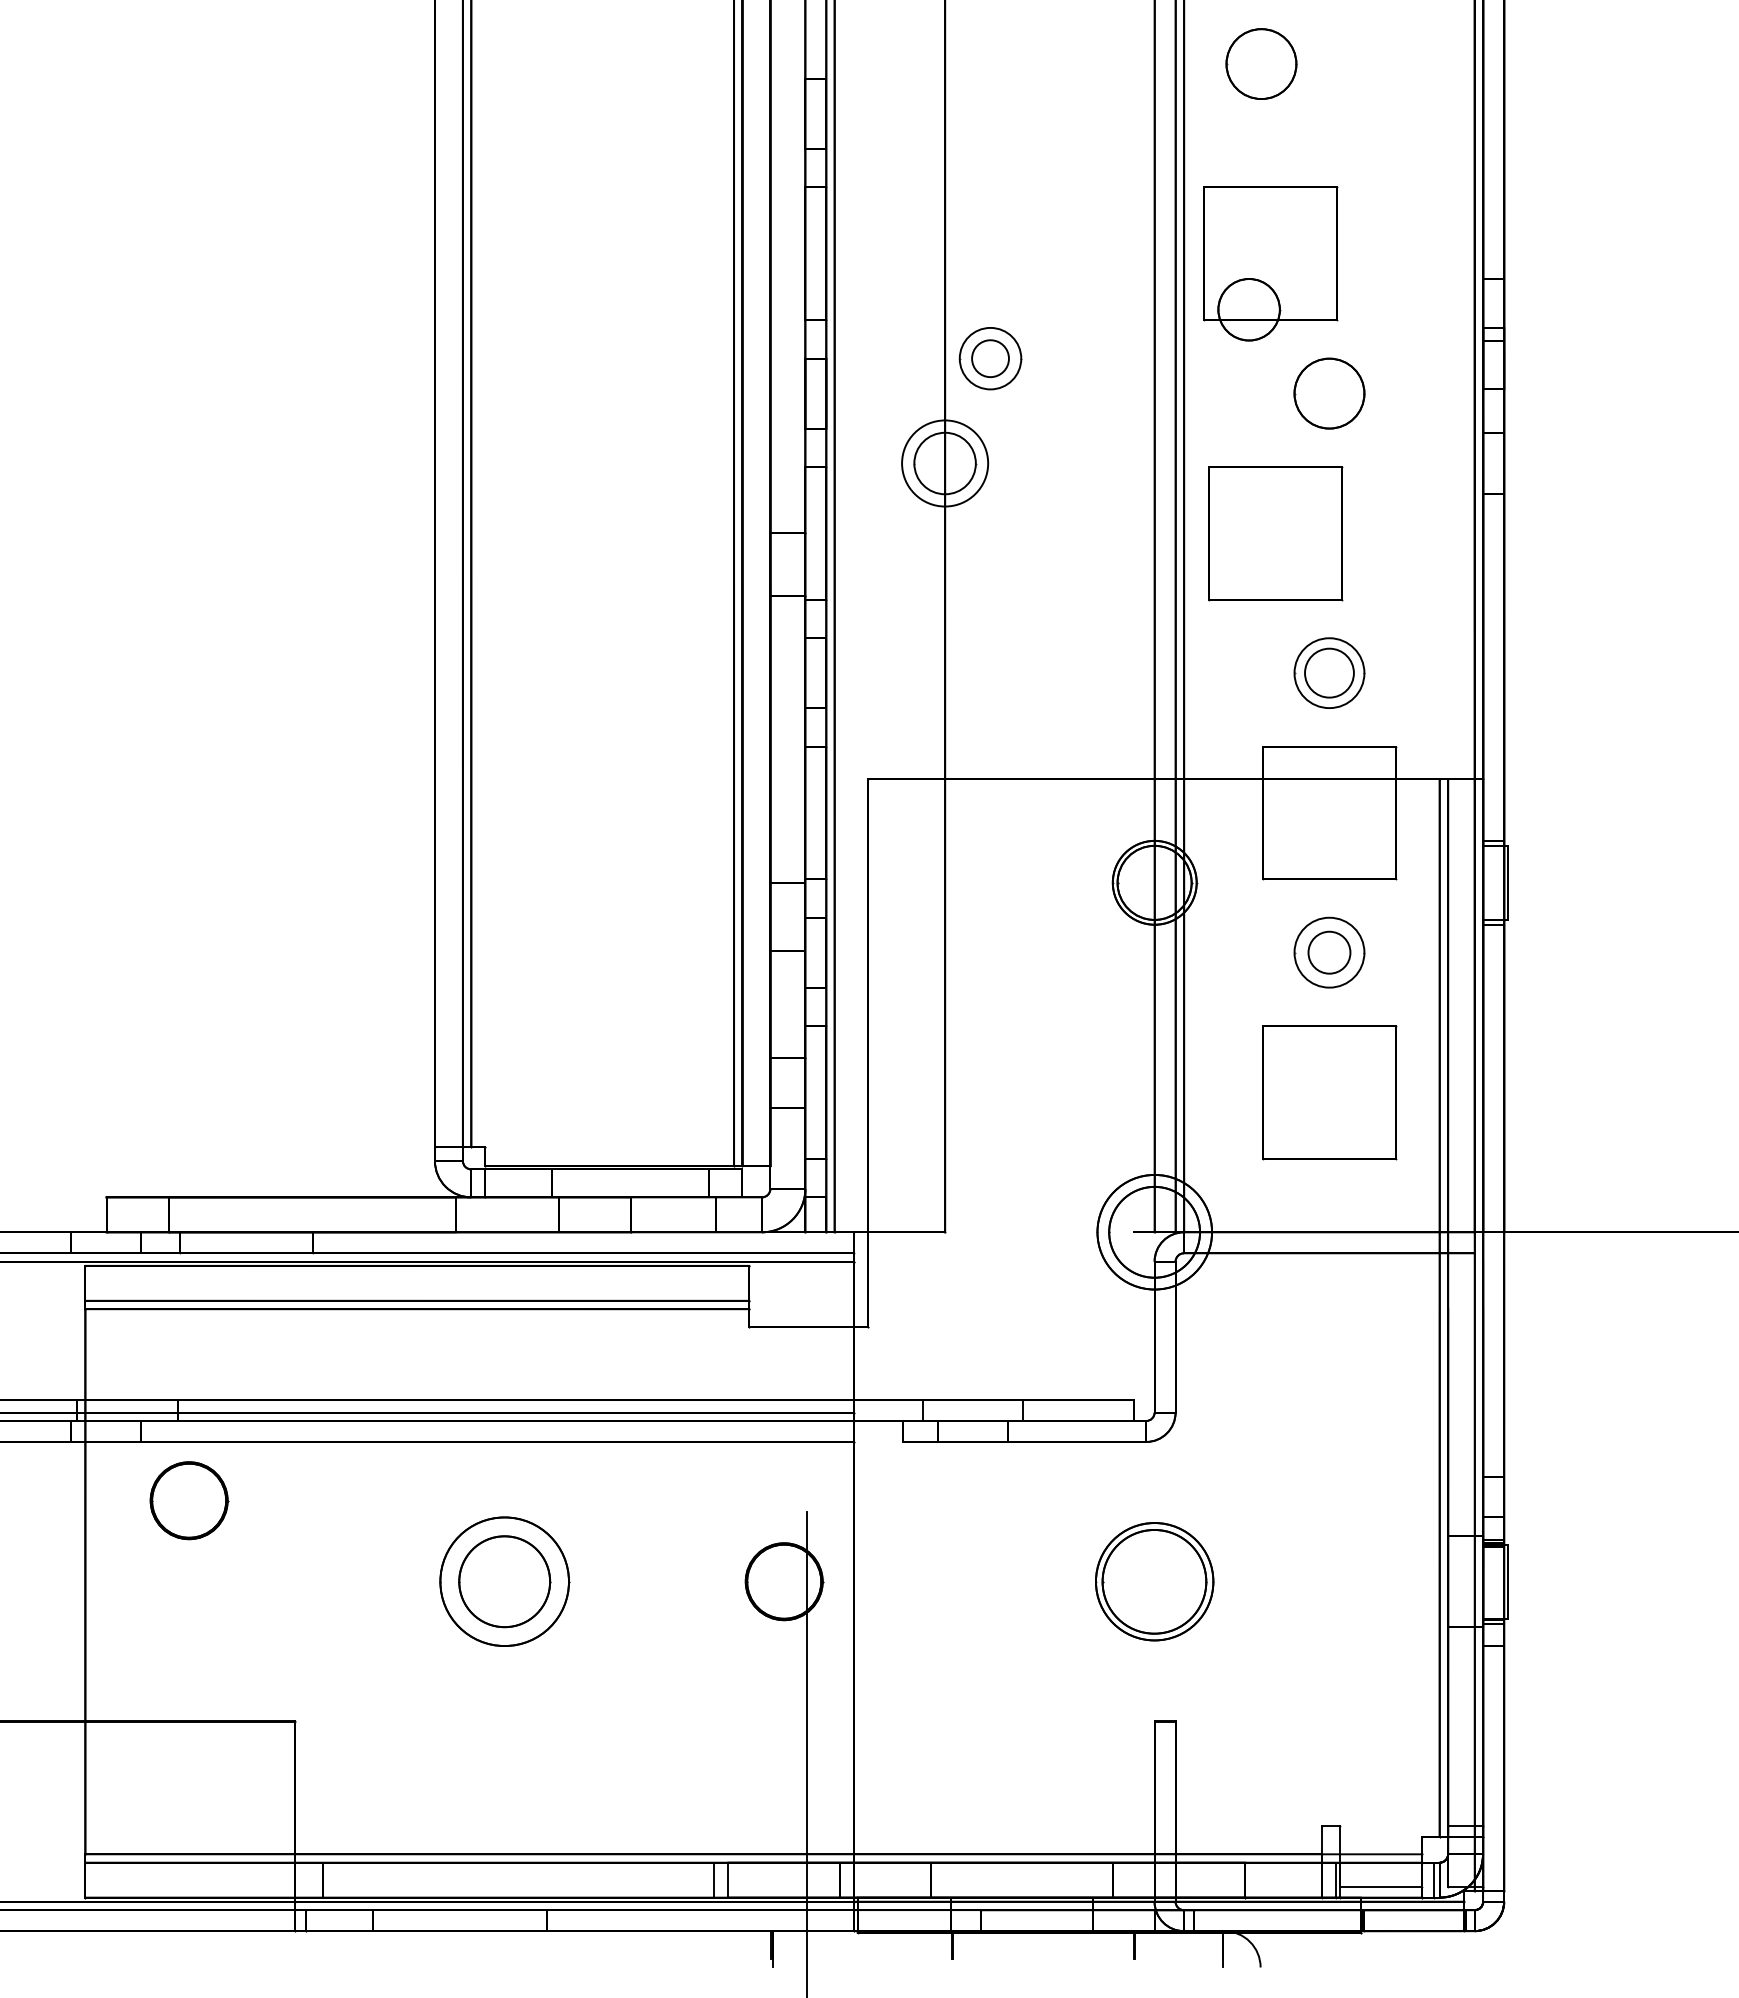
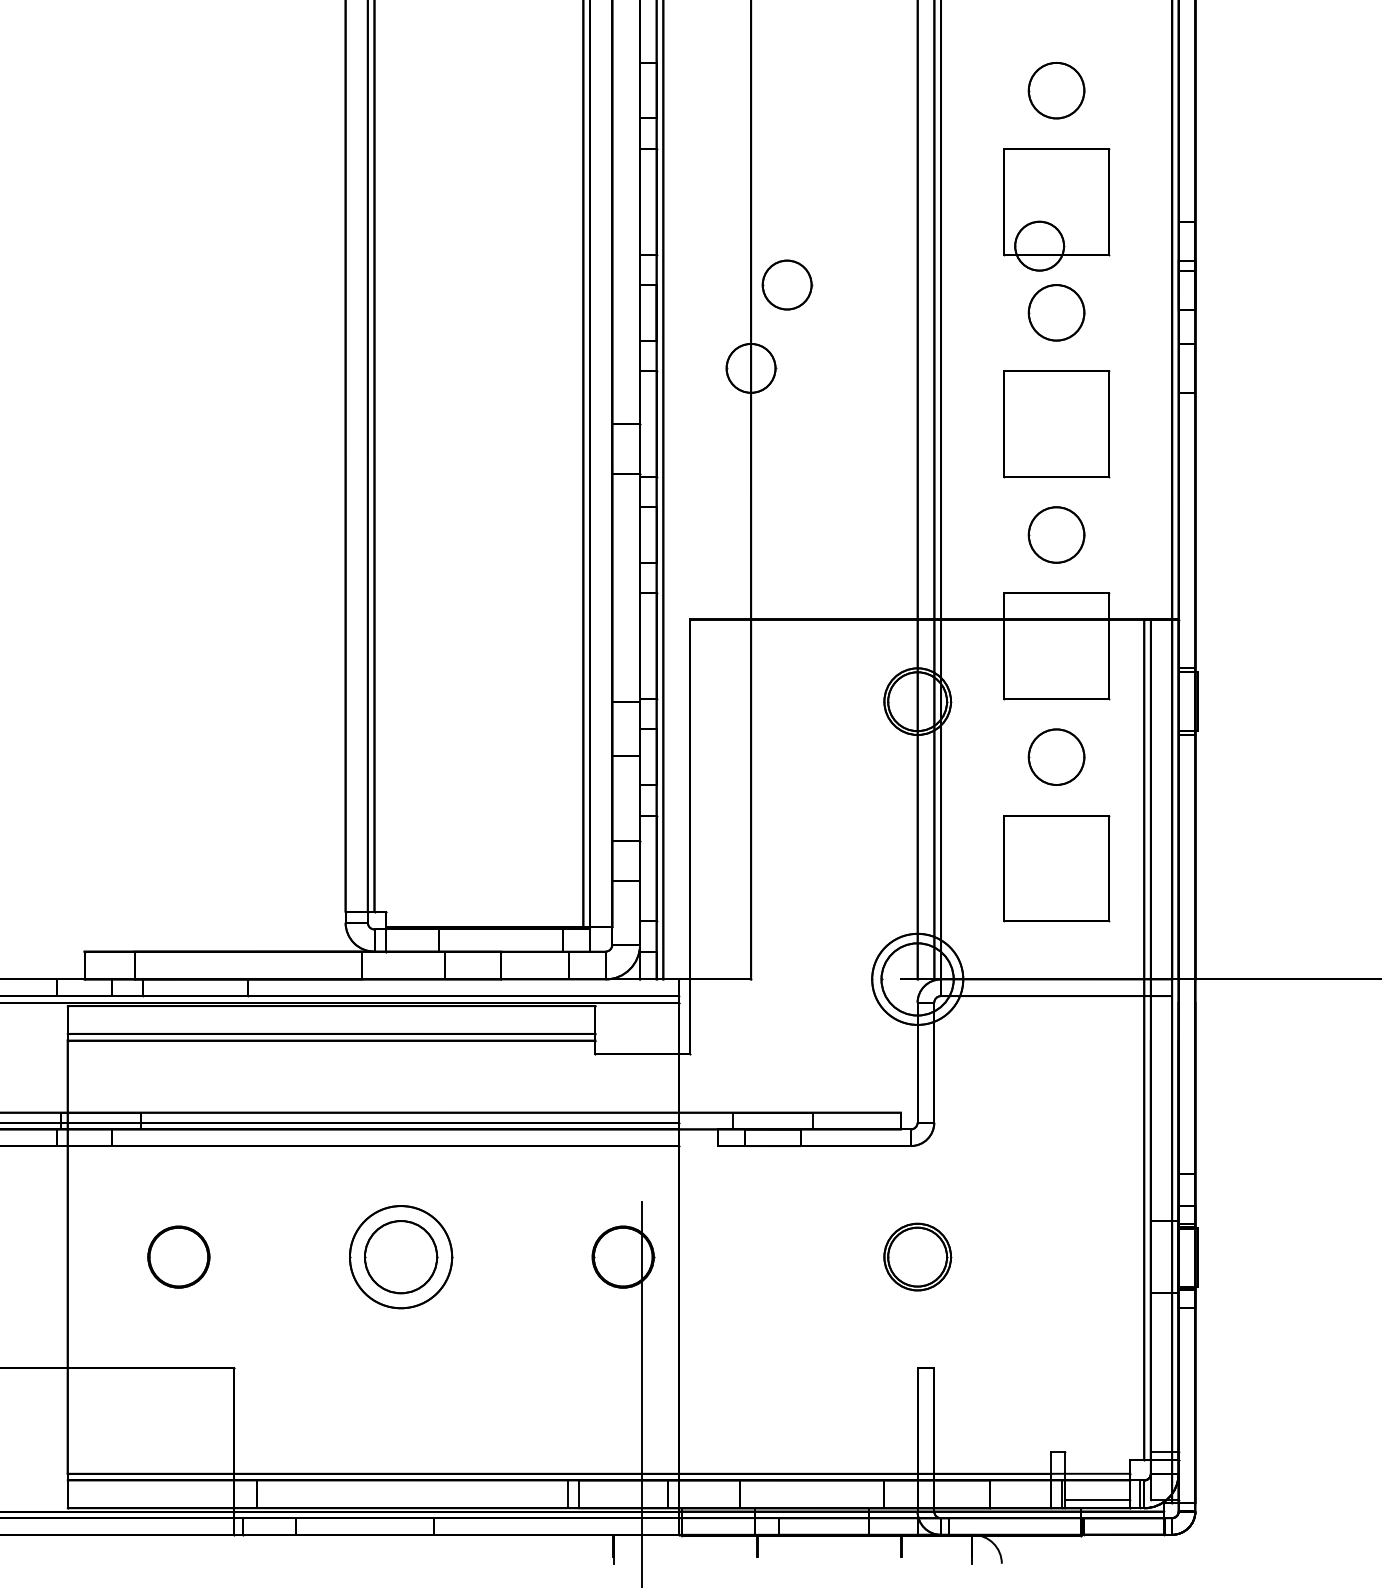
part: (1261, 63) -> (1056, 90), moved
part: (1270, 263) -> (1056, 209), moved
circle: (990, 358) -> (787, 284), size x1.67
circle: (944, 463) -> (750, 368), size x0.71
part: (1275, 533) -> (1056, 424), moved
circle: (1329, 673) -> (1056, 535), size x1.43
circle: (1329, 952) -> (1056, 757), size x1.67
part: (189, 1500) -> (179, 1256), moved
part: (1154, 1581) -> (917, 1256), size x0.71

